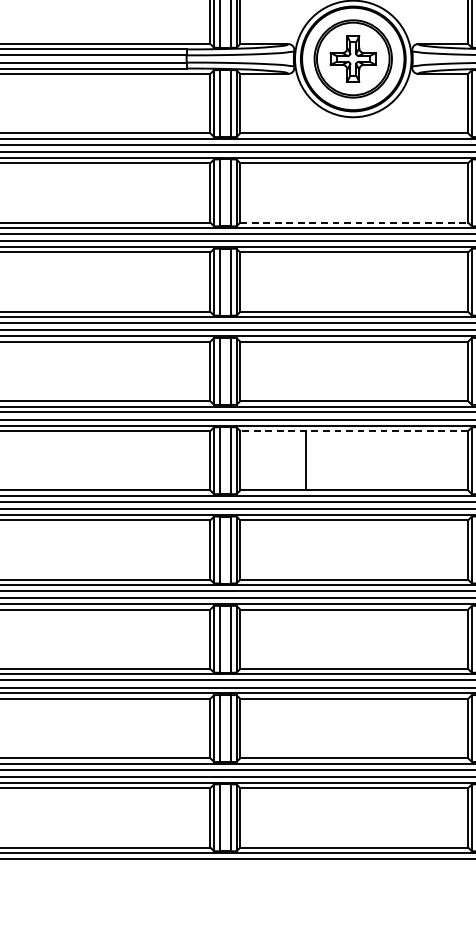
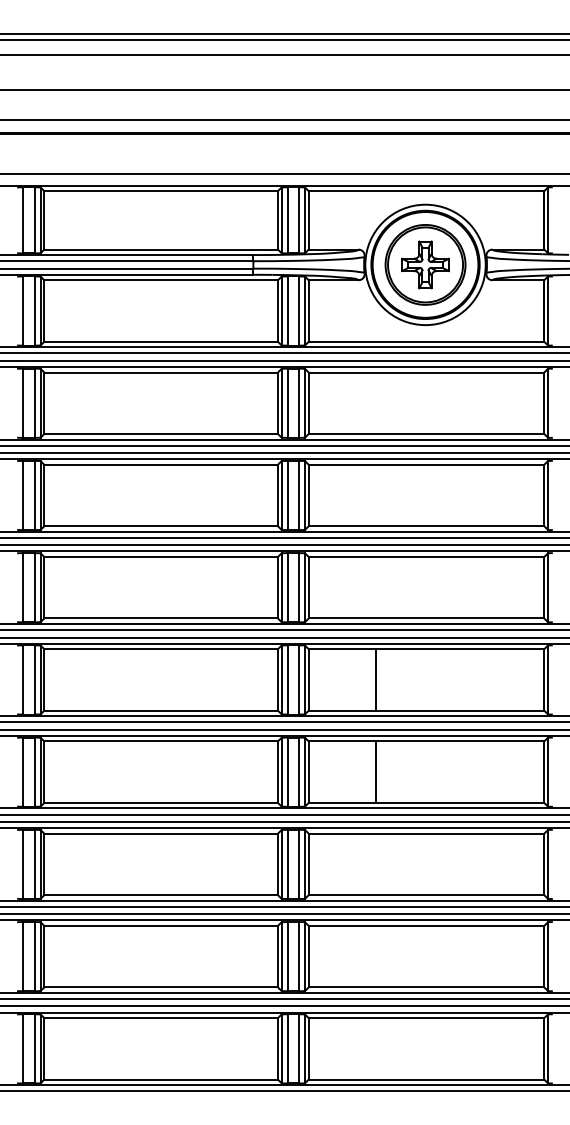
line: (354, 223) -> (426, 434), dashed -> solid
line: (354, 431) -> (426, 649), dashed -> solid
line: (305, 549) -> (376, 771), added

